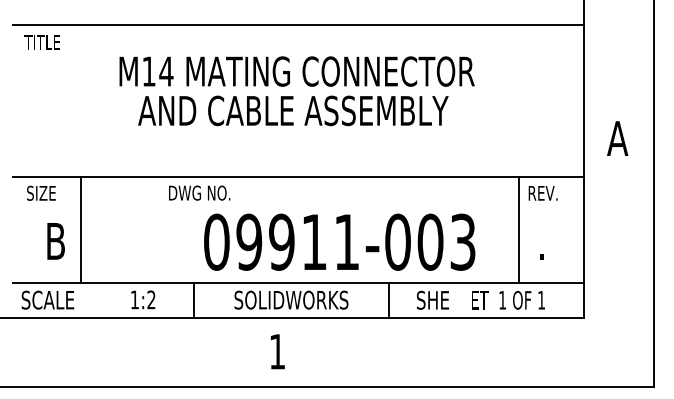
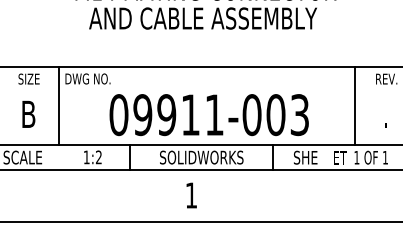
text: (41, 192) -> (29, 78), moved
text: (199, 192) -> (87, 78), moved
line: (80, 229) -> (58, 105), moved
line: (518, 229) -> (355, 105), moved
text: (339, 241) -> (209, 114), moved

